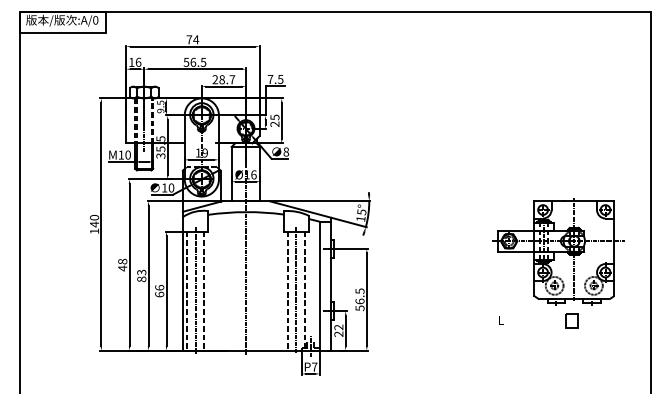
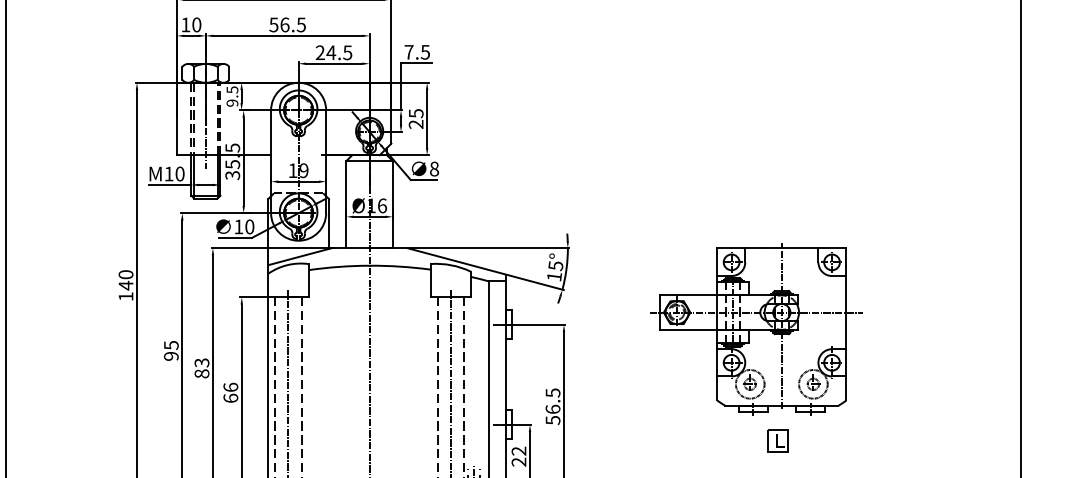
text: (138, 61) -> (196, 23), 16 -> 10
text: (227, 79) -> (339, 52), 28.7 -> 24.5
part: (558, 263) -> (756, 348), moved
text: (122, 264) -> (171, 349), 48 -> 95

